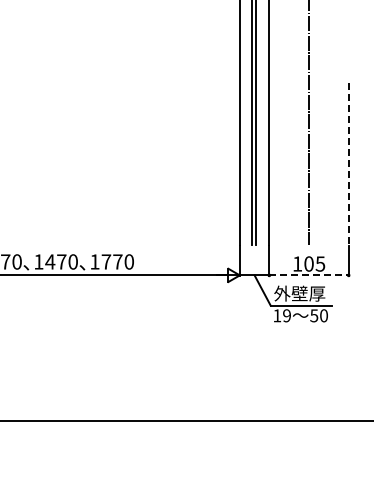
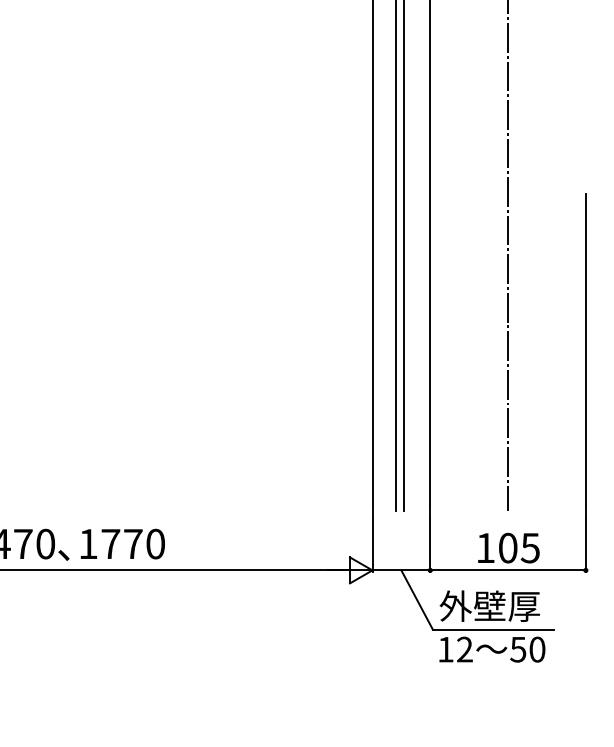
line: (348, 164) -> (585, 352), dashed -> solid
line: (309, 275) -> (509, 570), dashed -> solid
text: (286, 316) -> (463, 651), 19 -> 12

